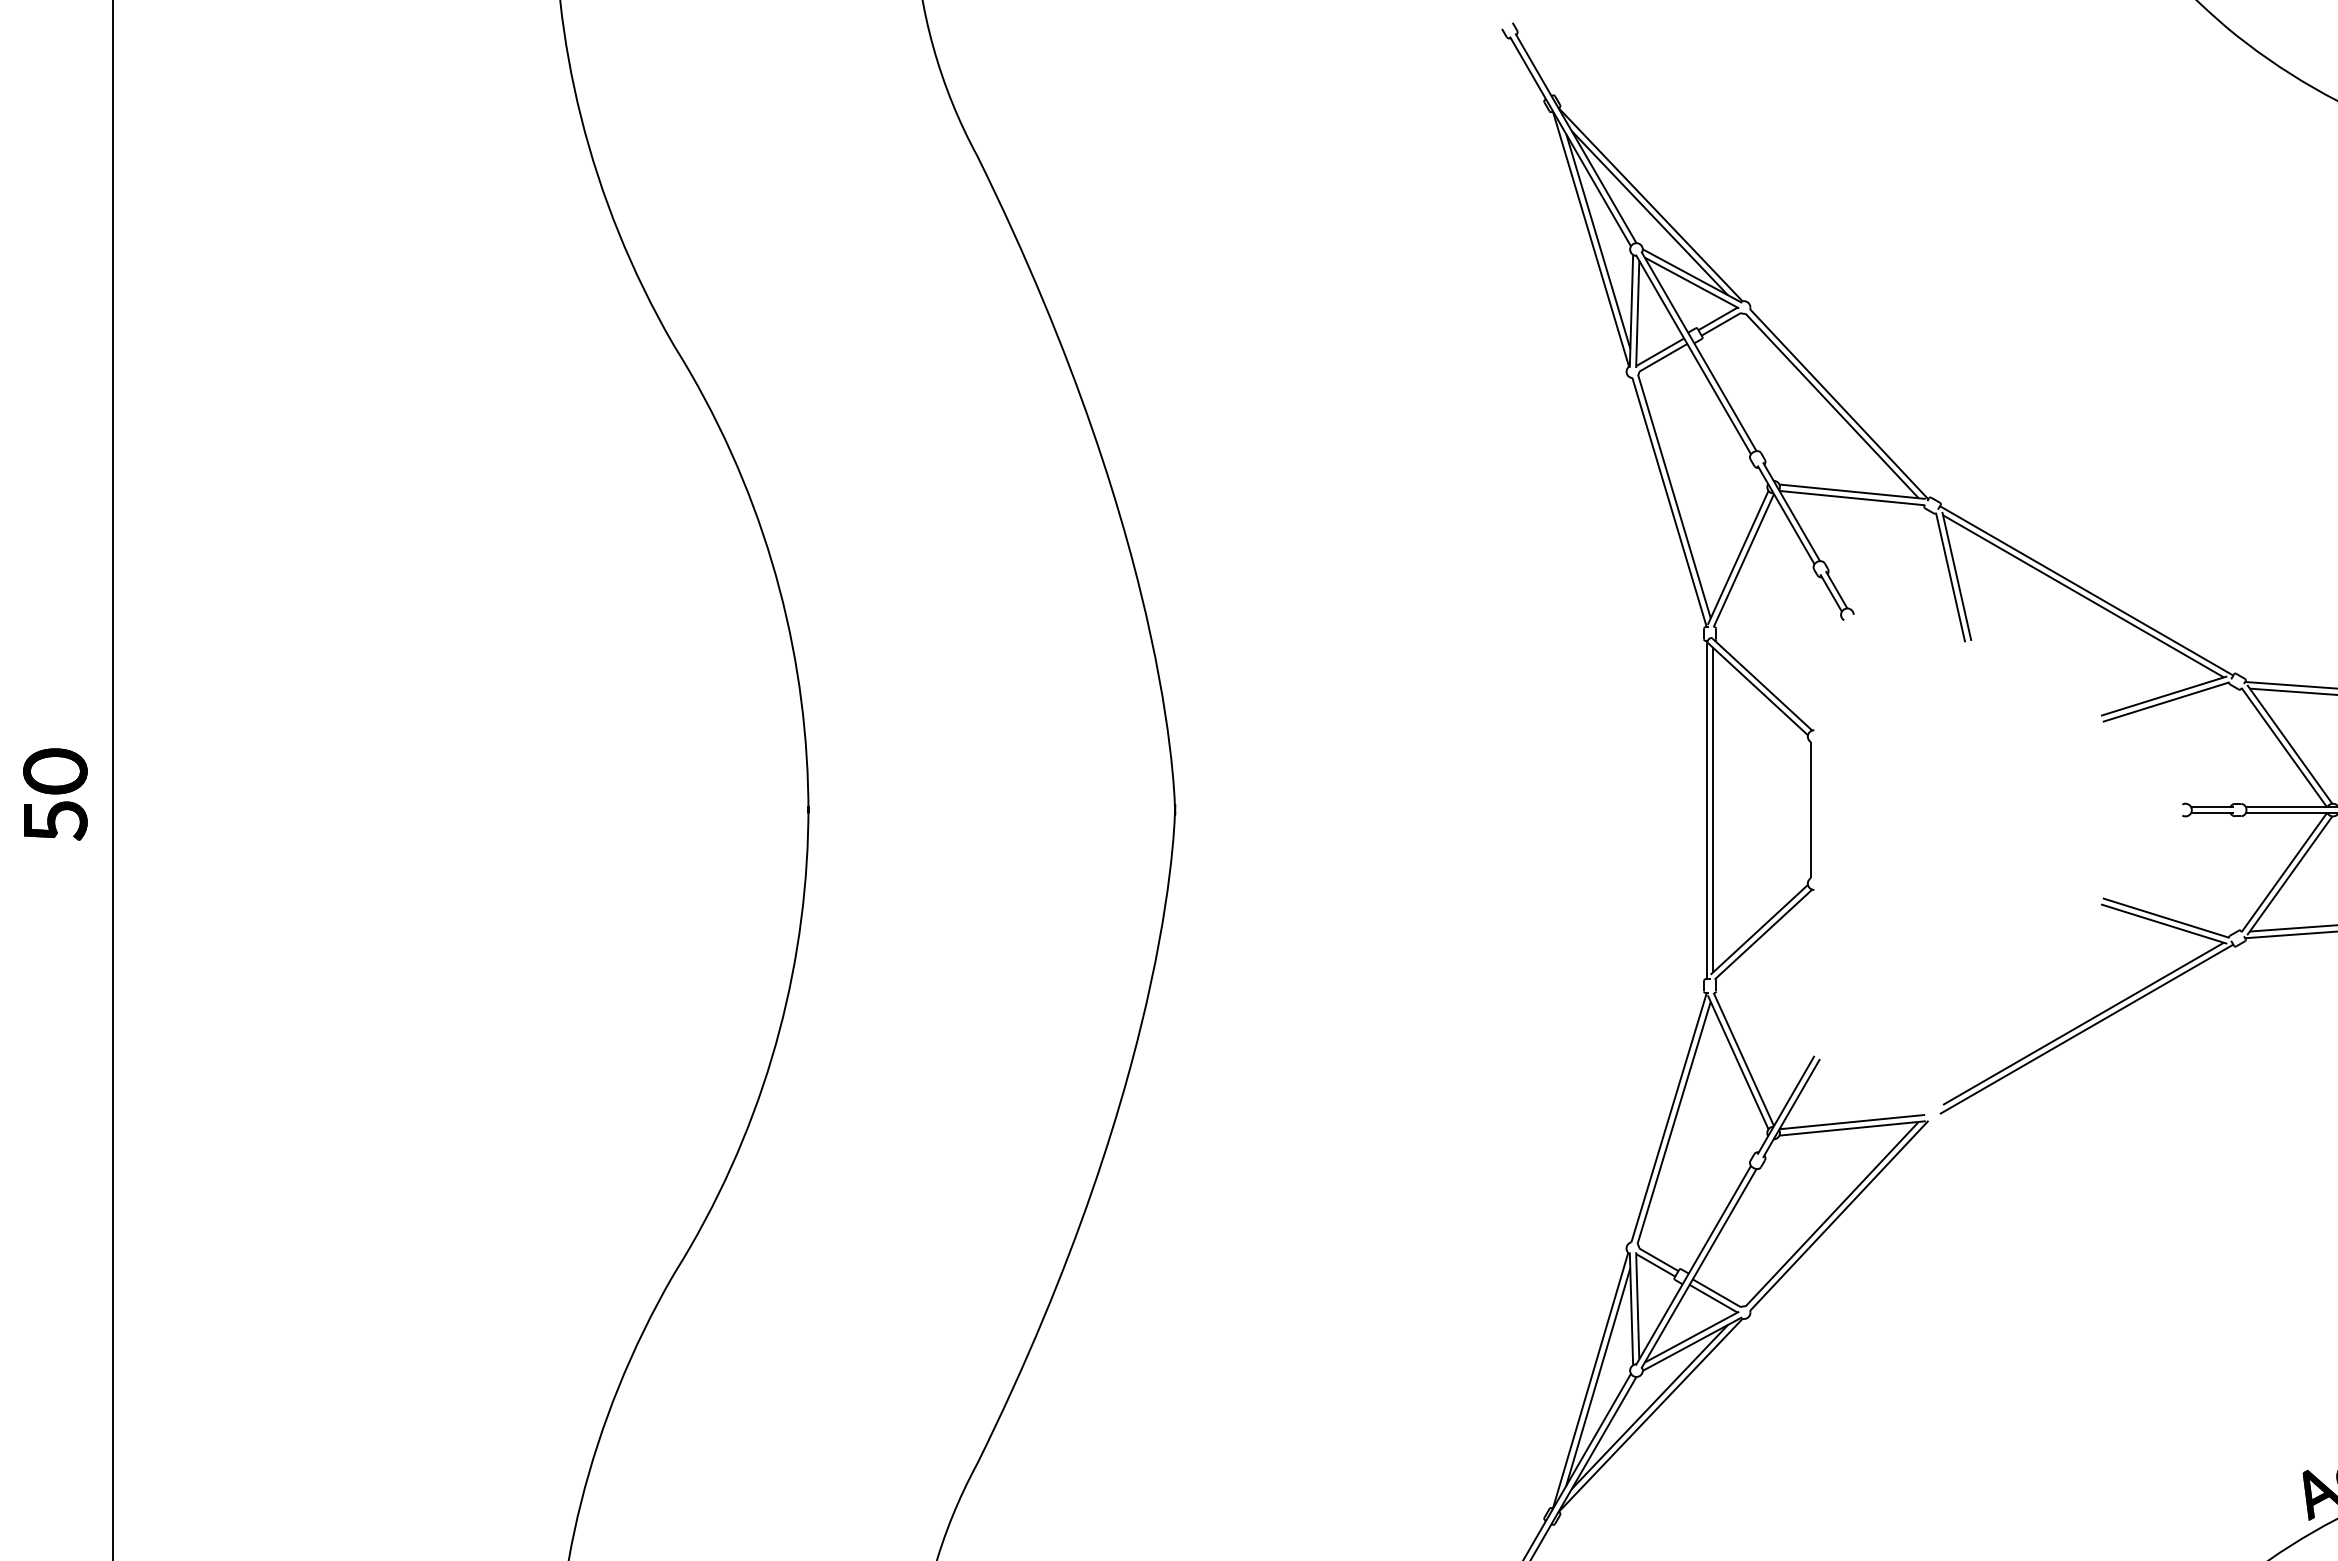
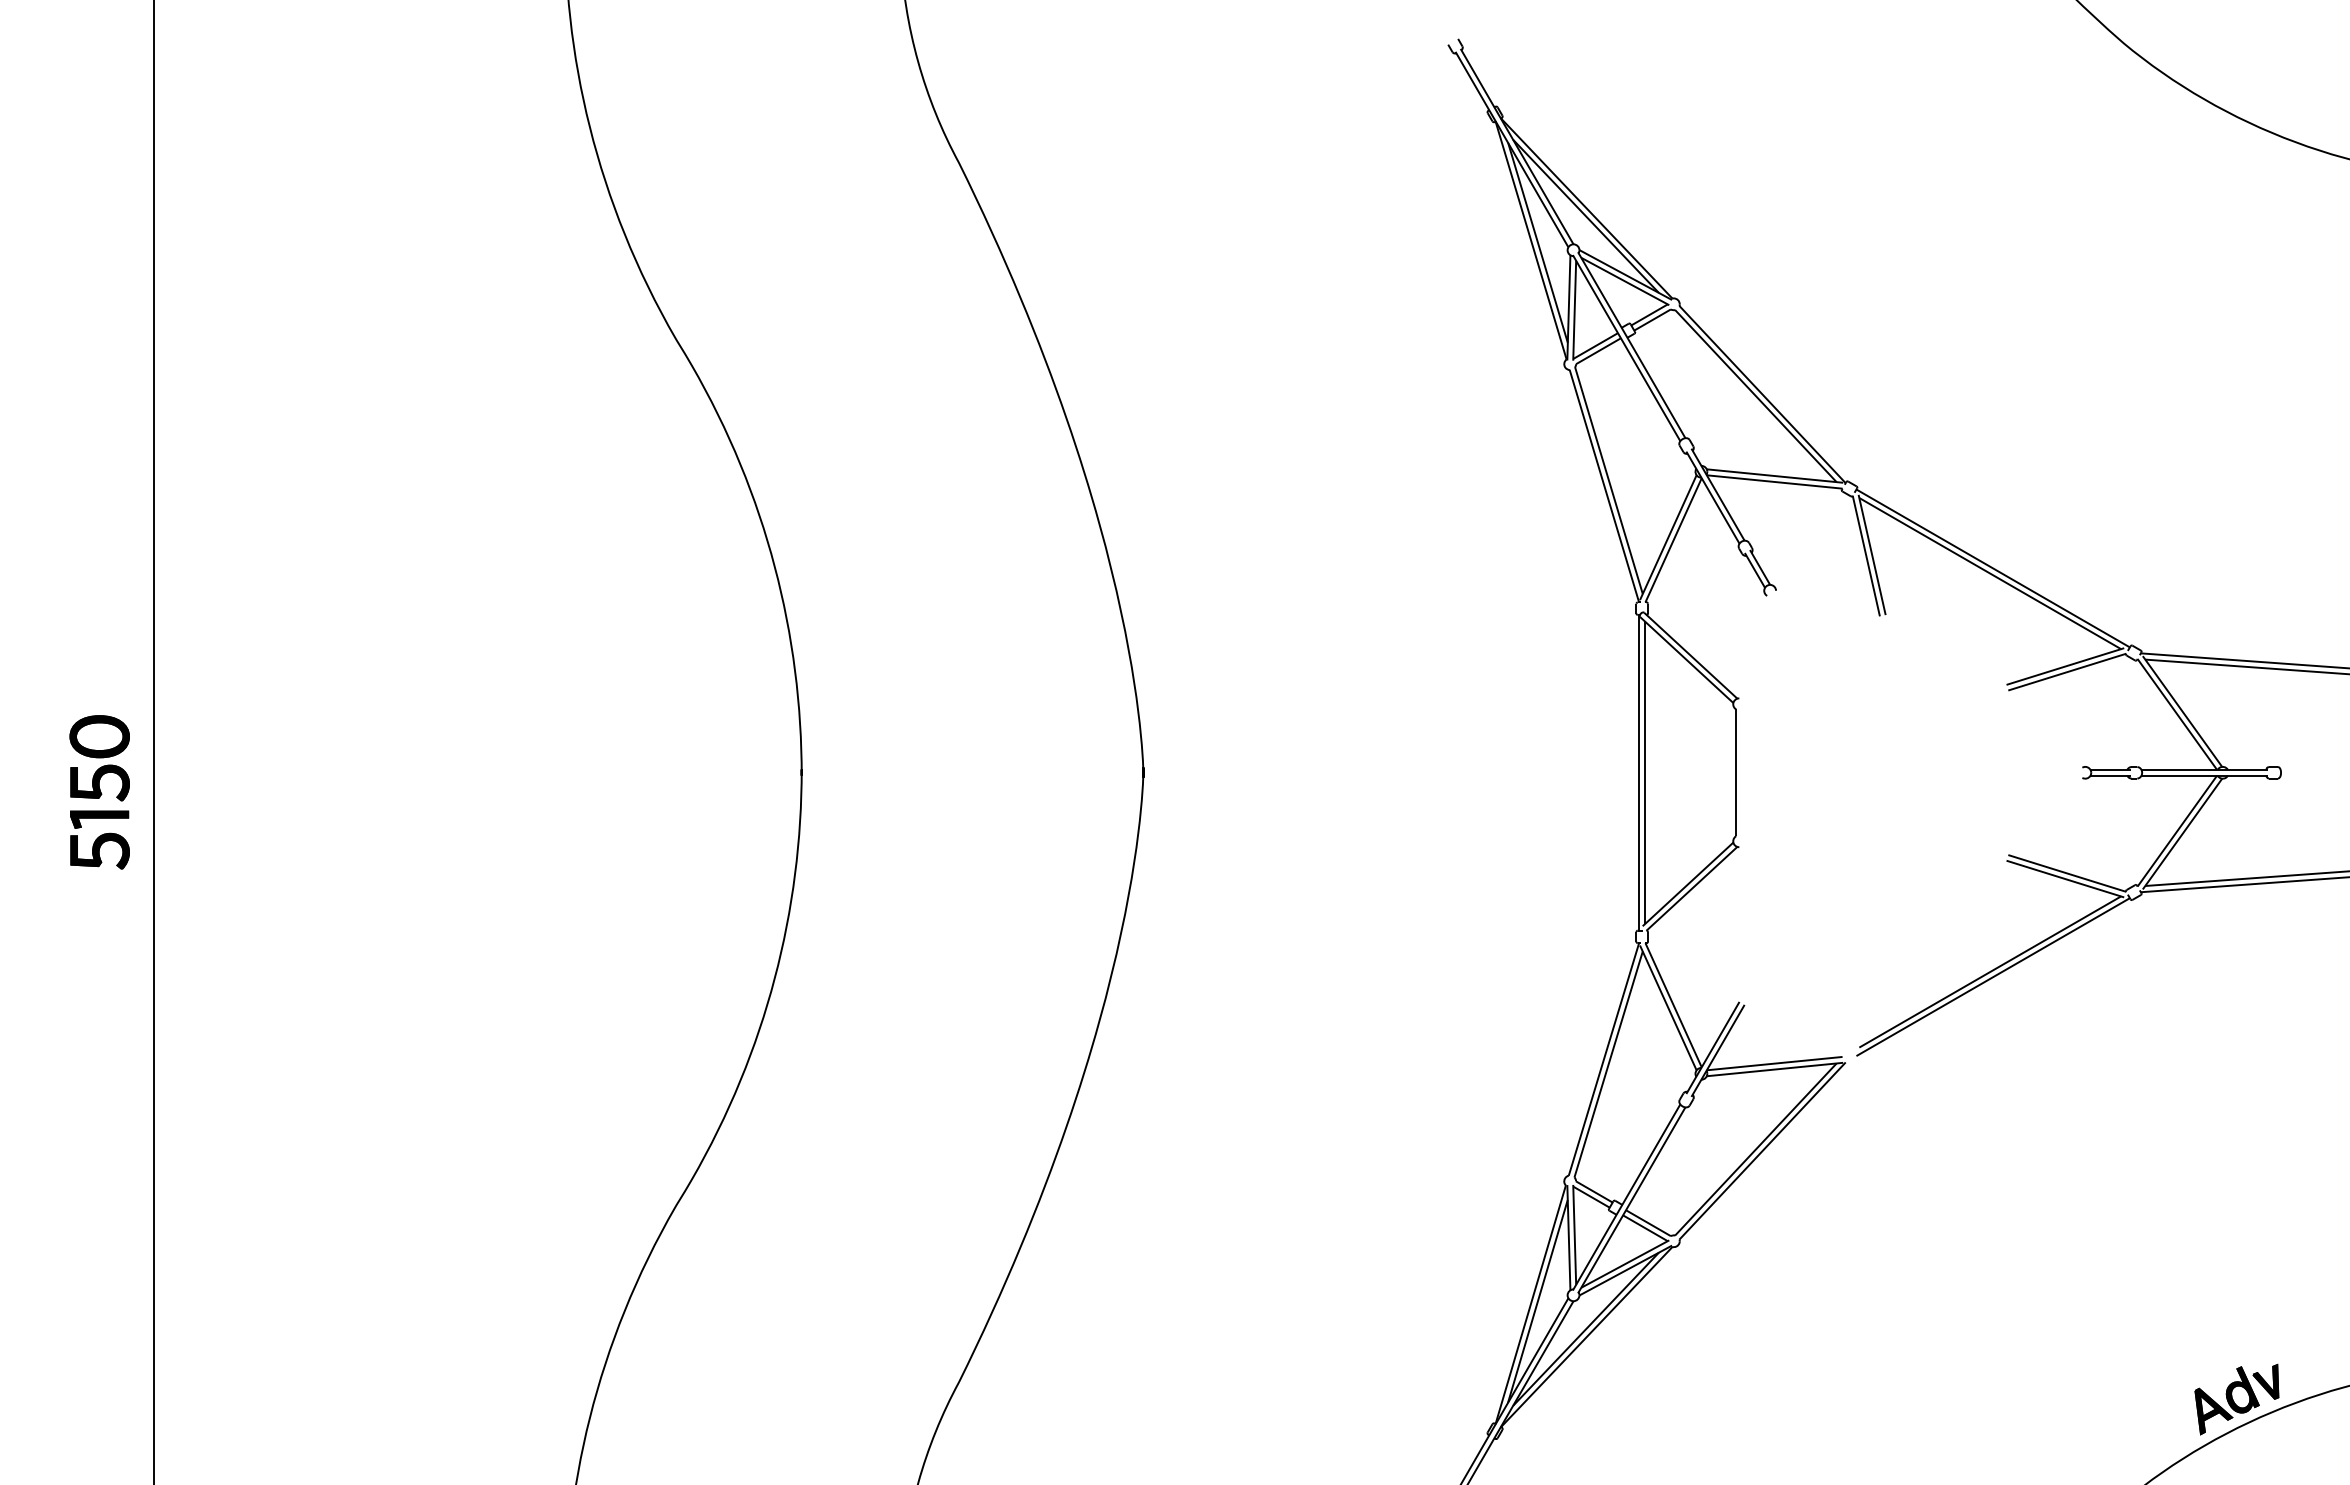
part: (55, 881) -> (99, 839), added

